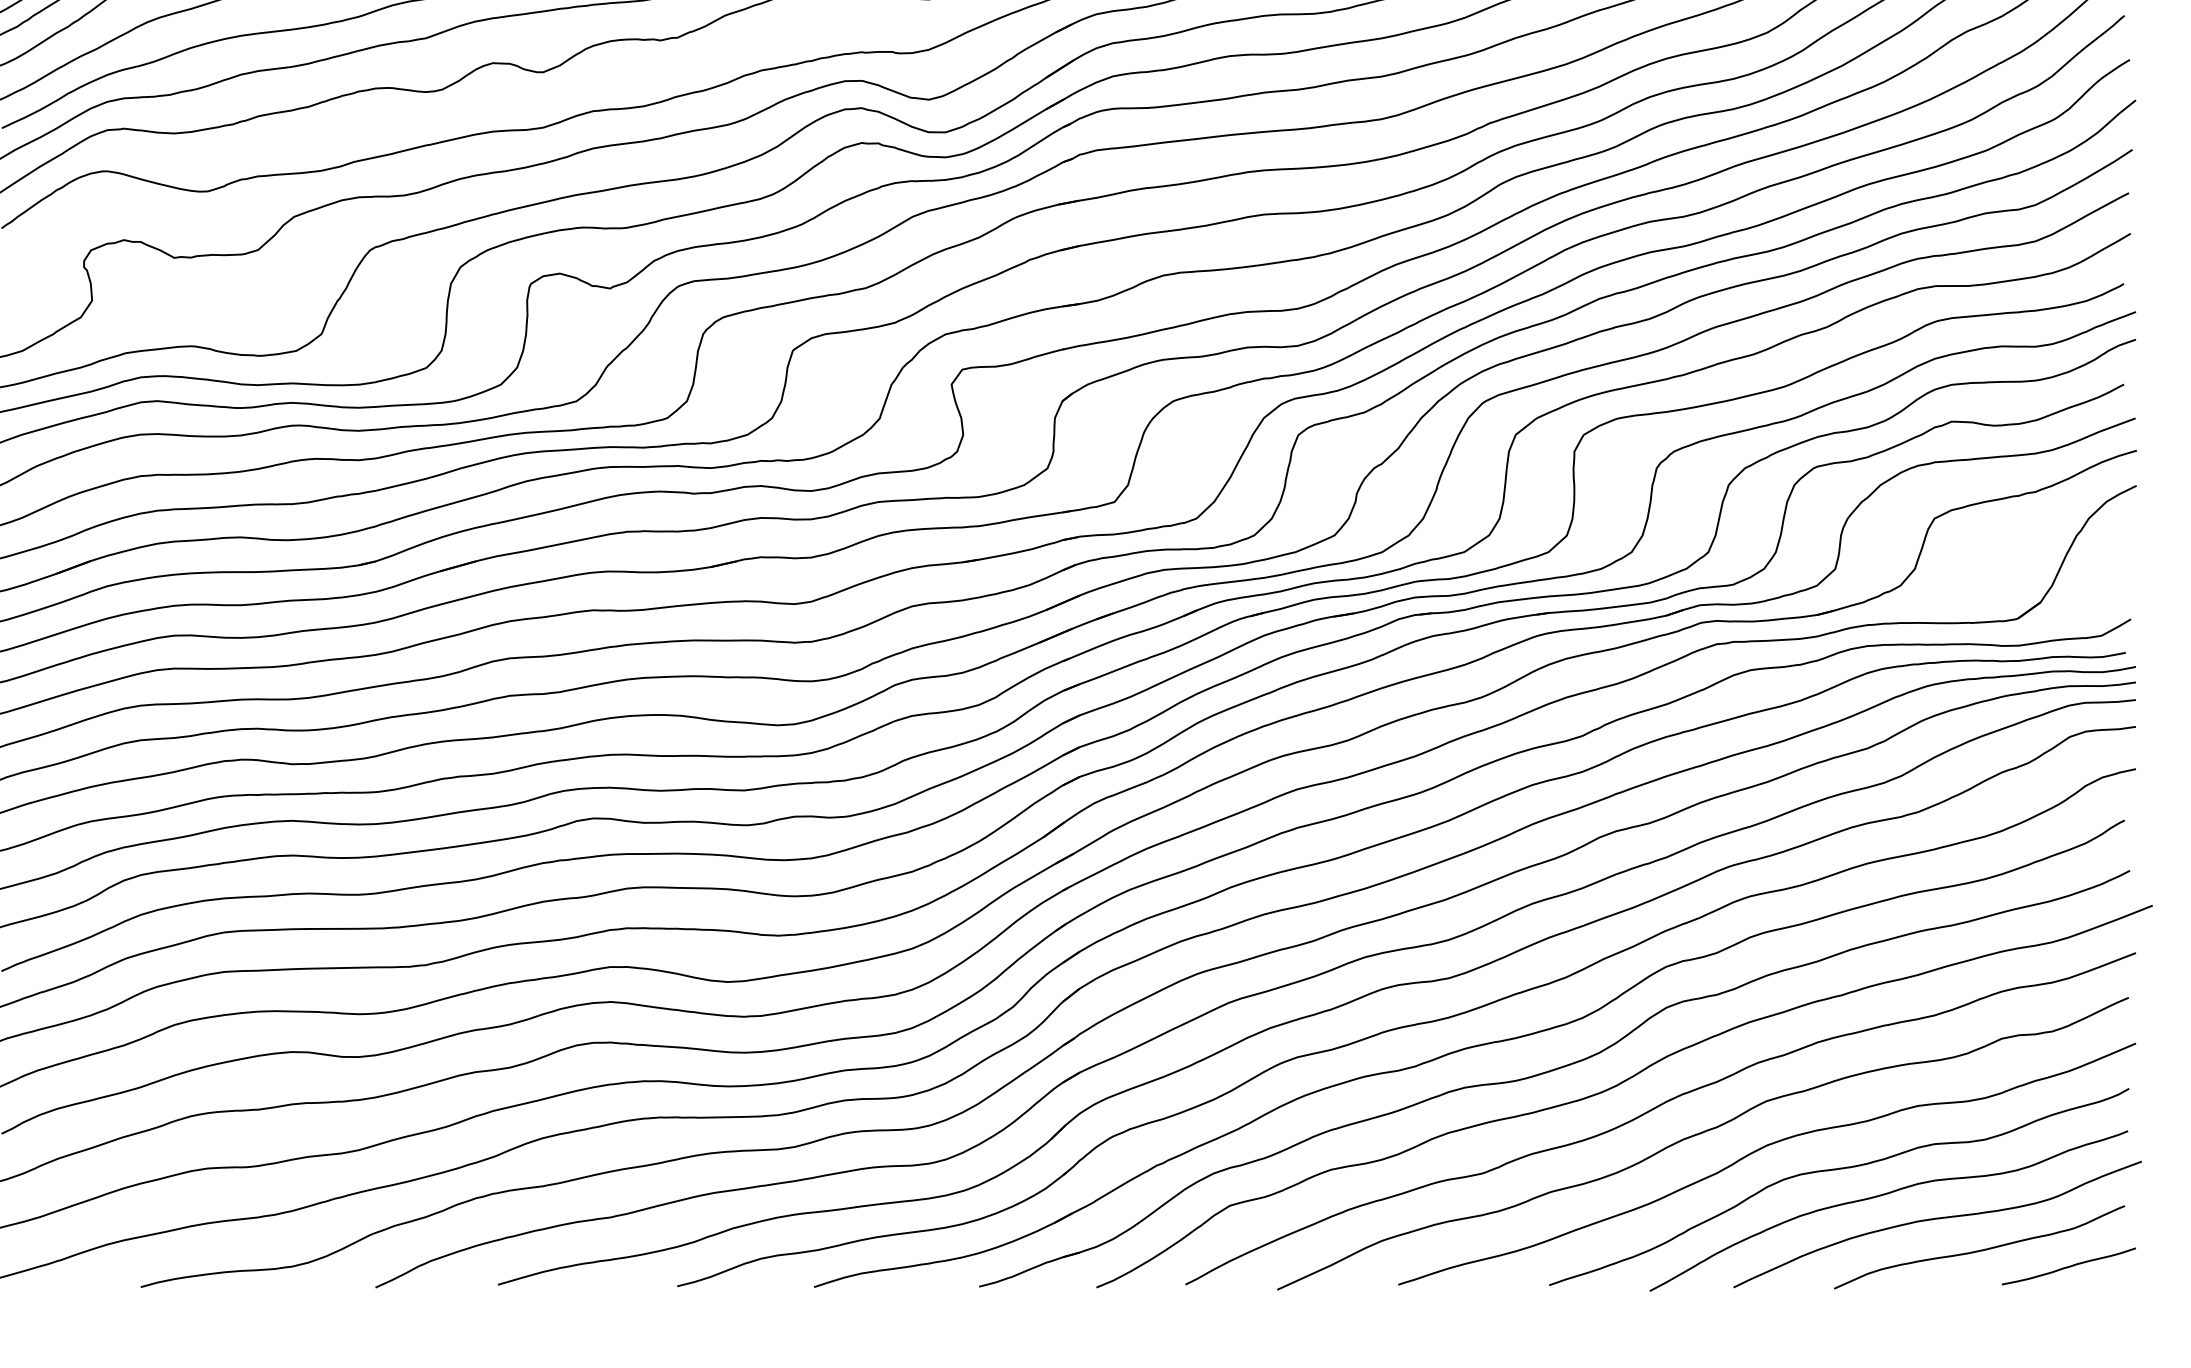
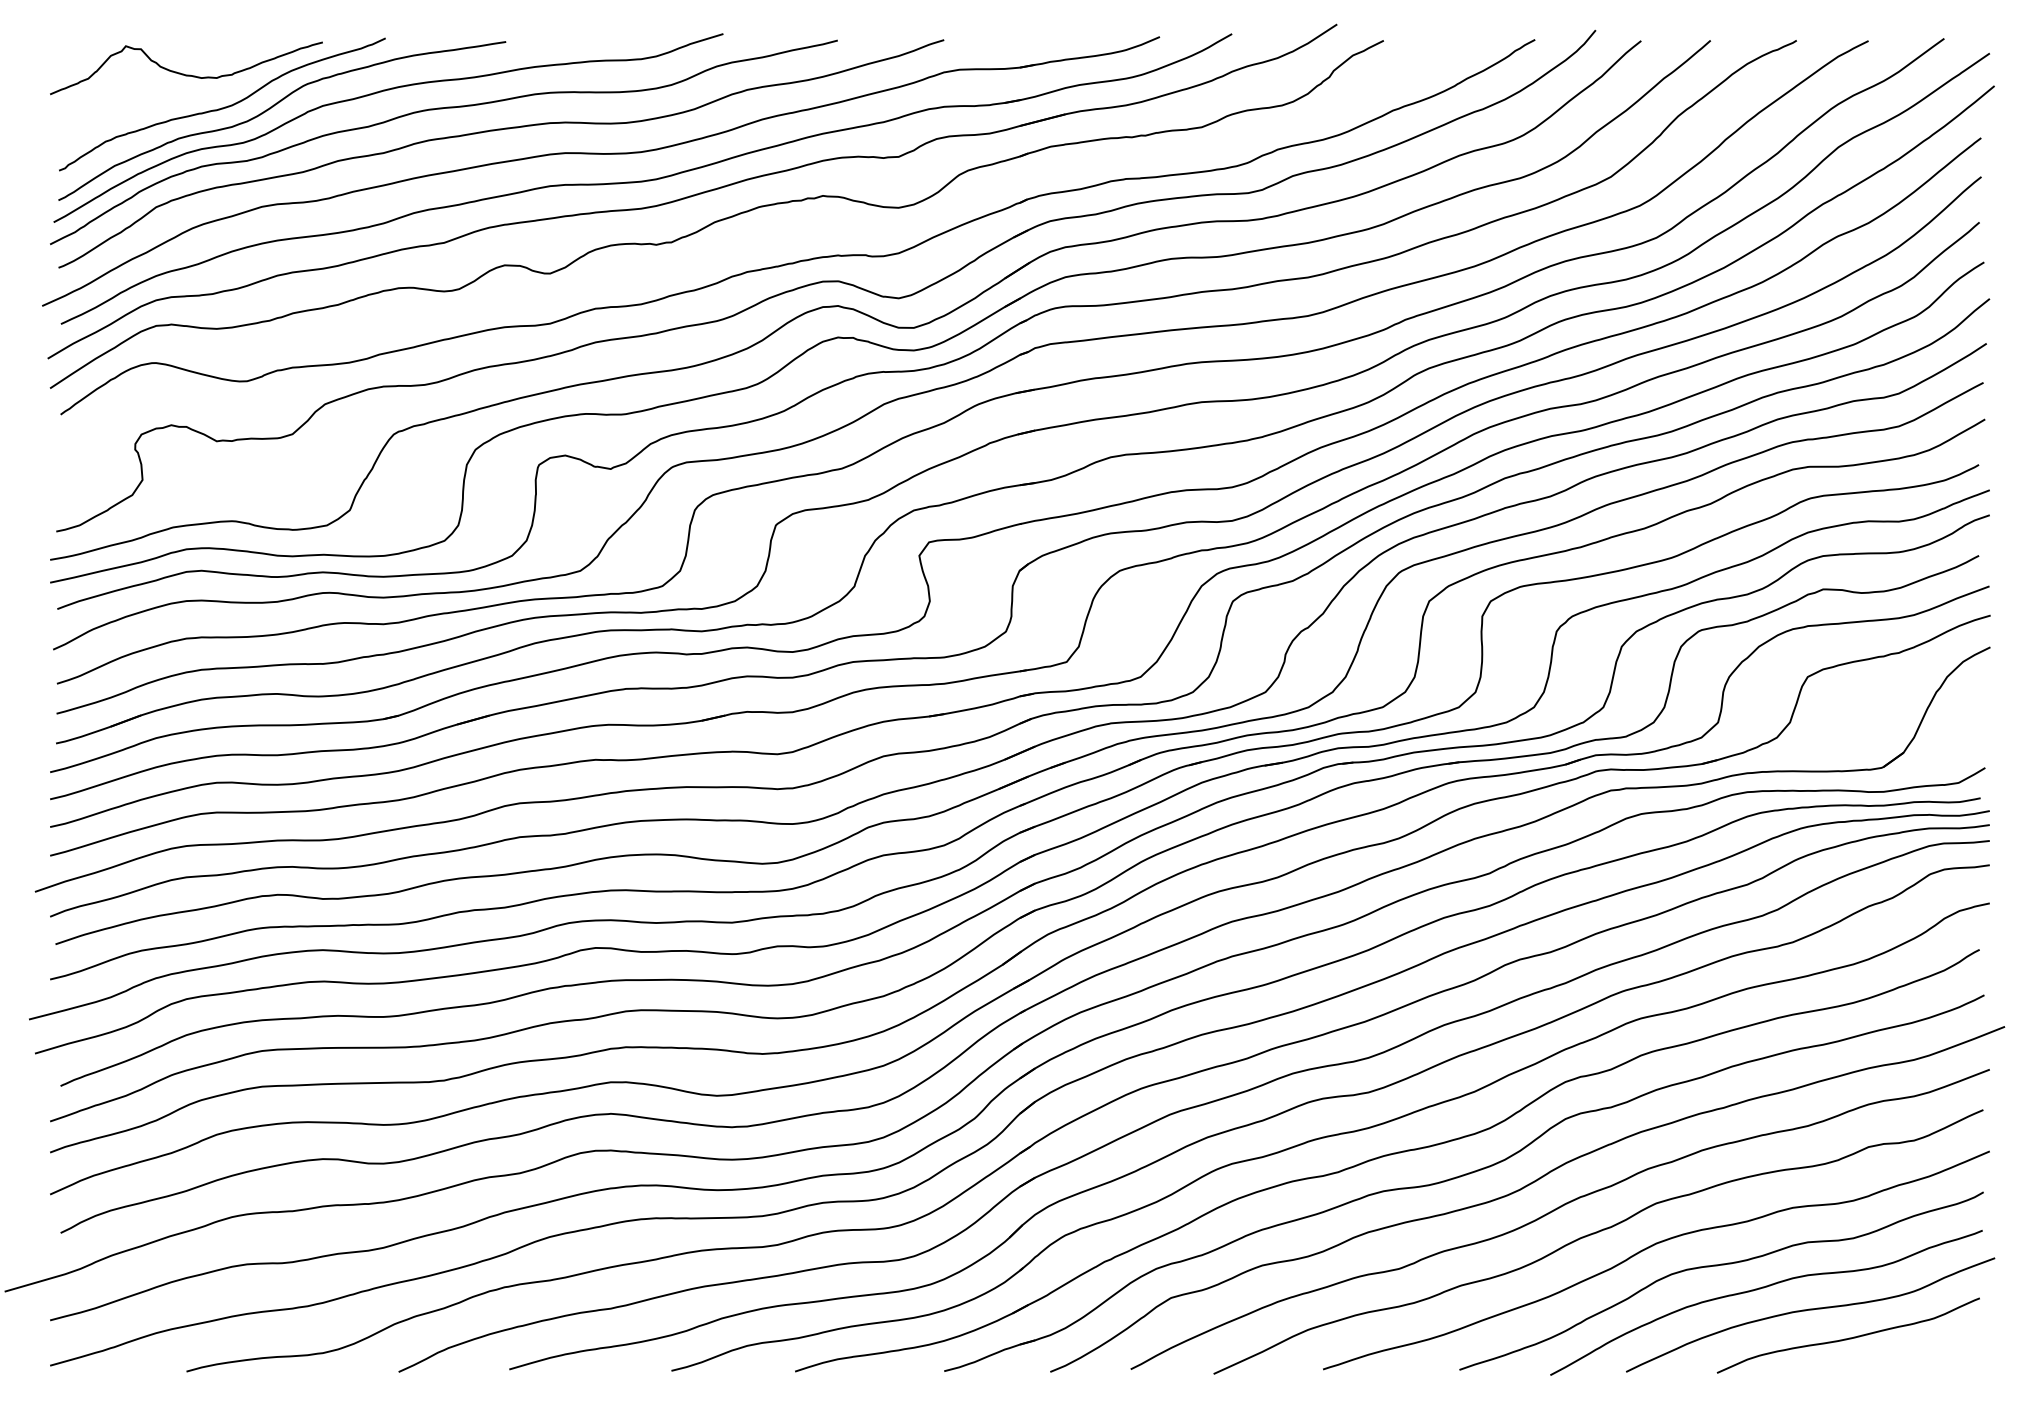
curve: (2068, 1266) -> (1928, 1352), removed

